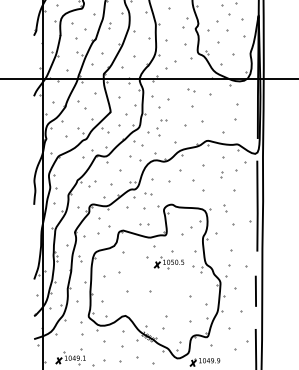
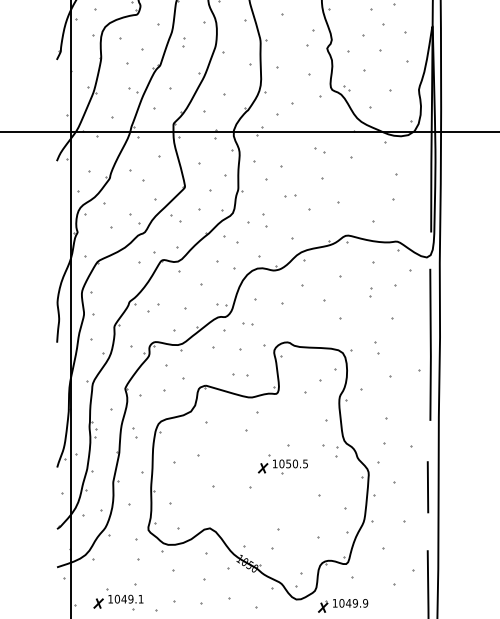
part: (163, 120) -> (290, 196), moved
part: (168, 259) -> (281, 459), moved

